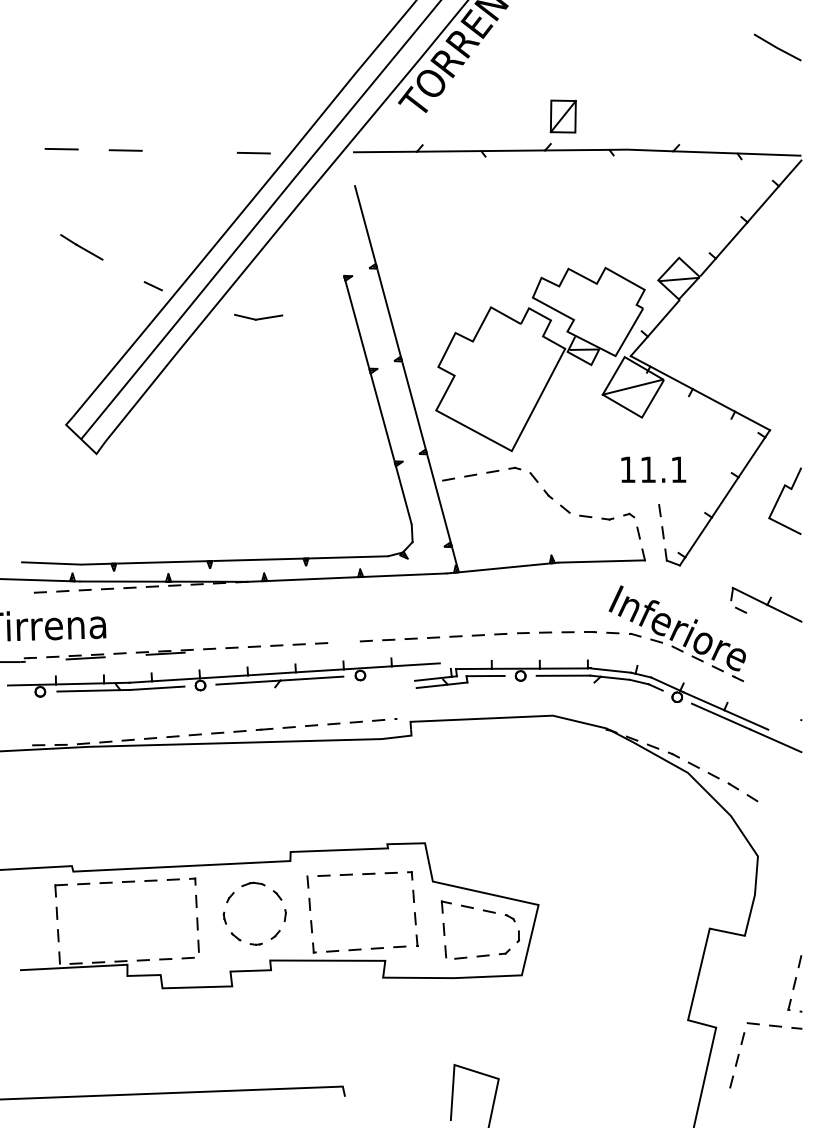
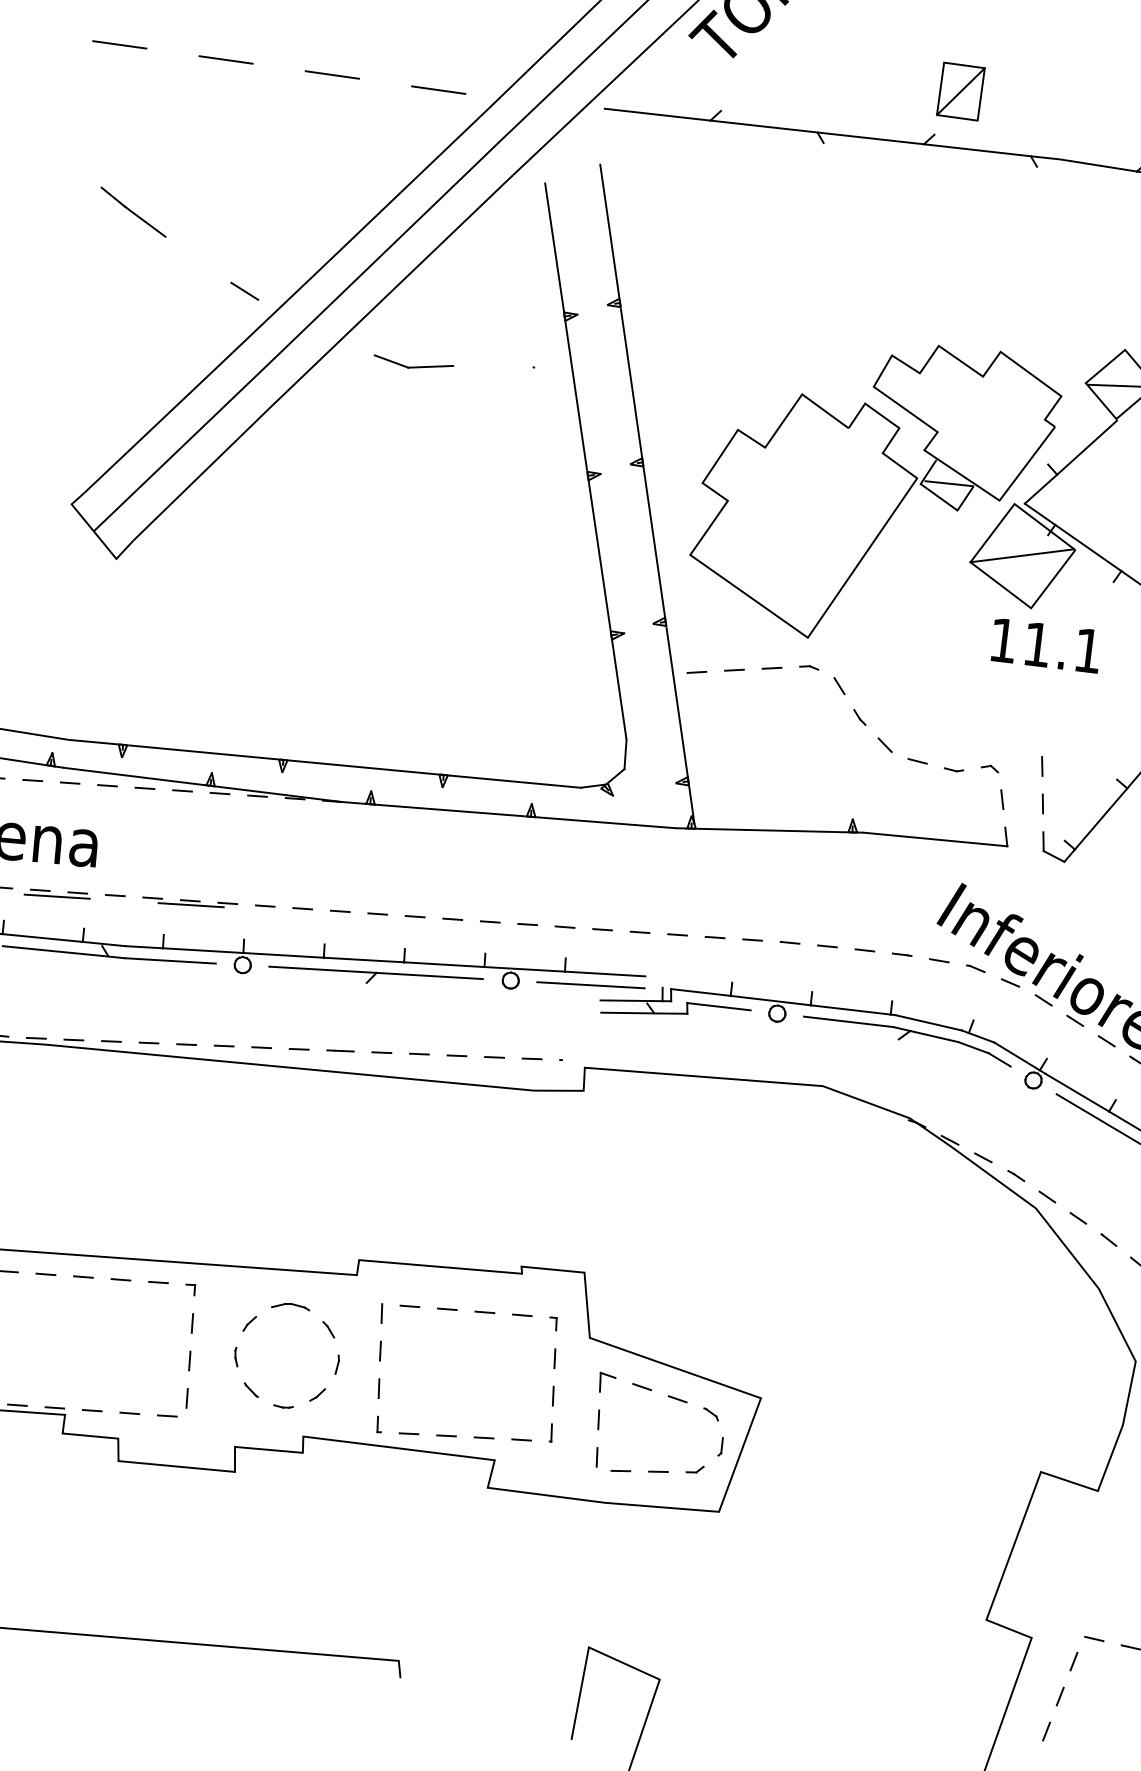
line: (189, 151) -> (331, 74), added
line: (333, 237) -> (554, 246), added
text: (653, 469) -> (1046, 645), moved
line: (343, 642) -> (489, 922), added
line: (408, 672) -> (591, 985), added

